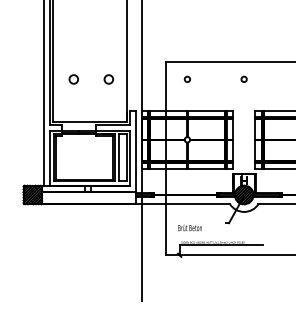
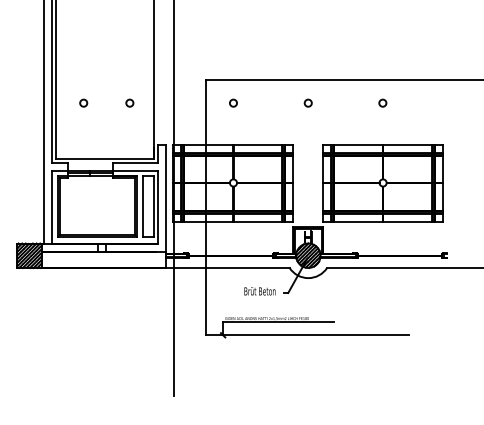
circle: (73, 78) -> (83, 102), size x0.62
circle: (108, 78) -> (129, 102), size x0.62
text: (189, 228) -> (259, 291), moved

